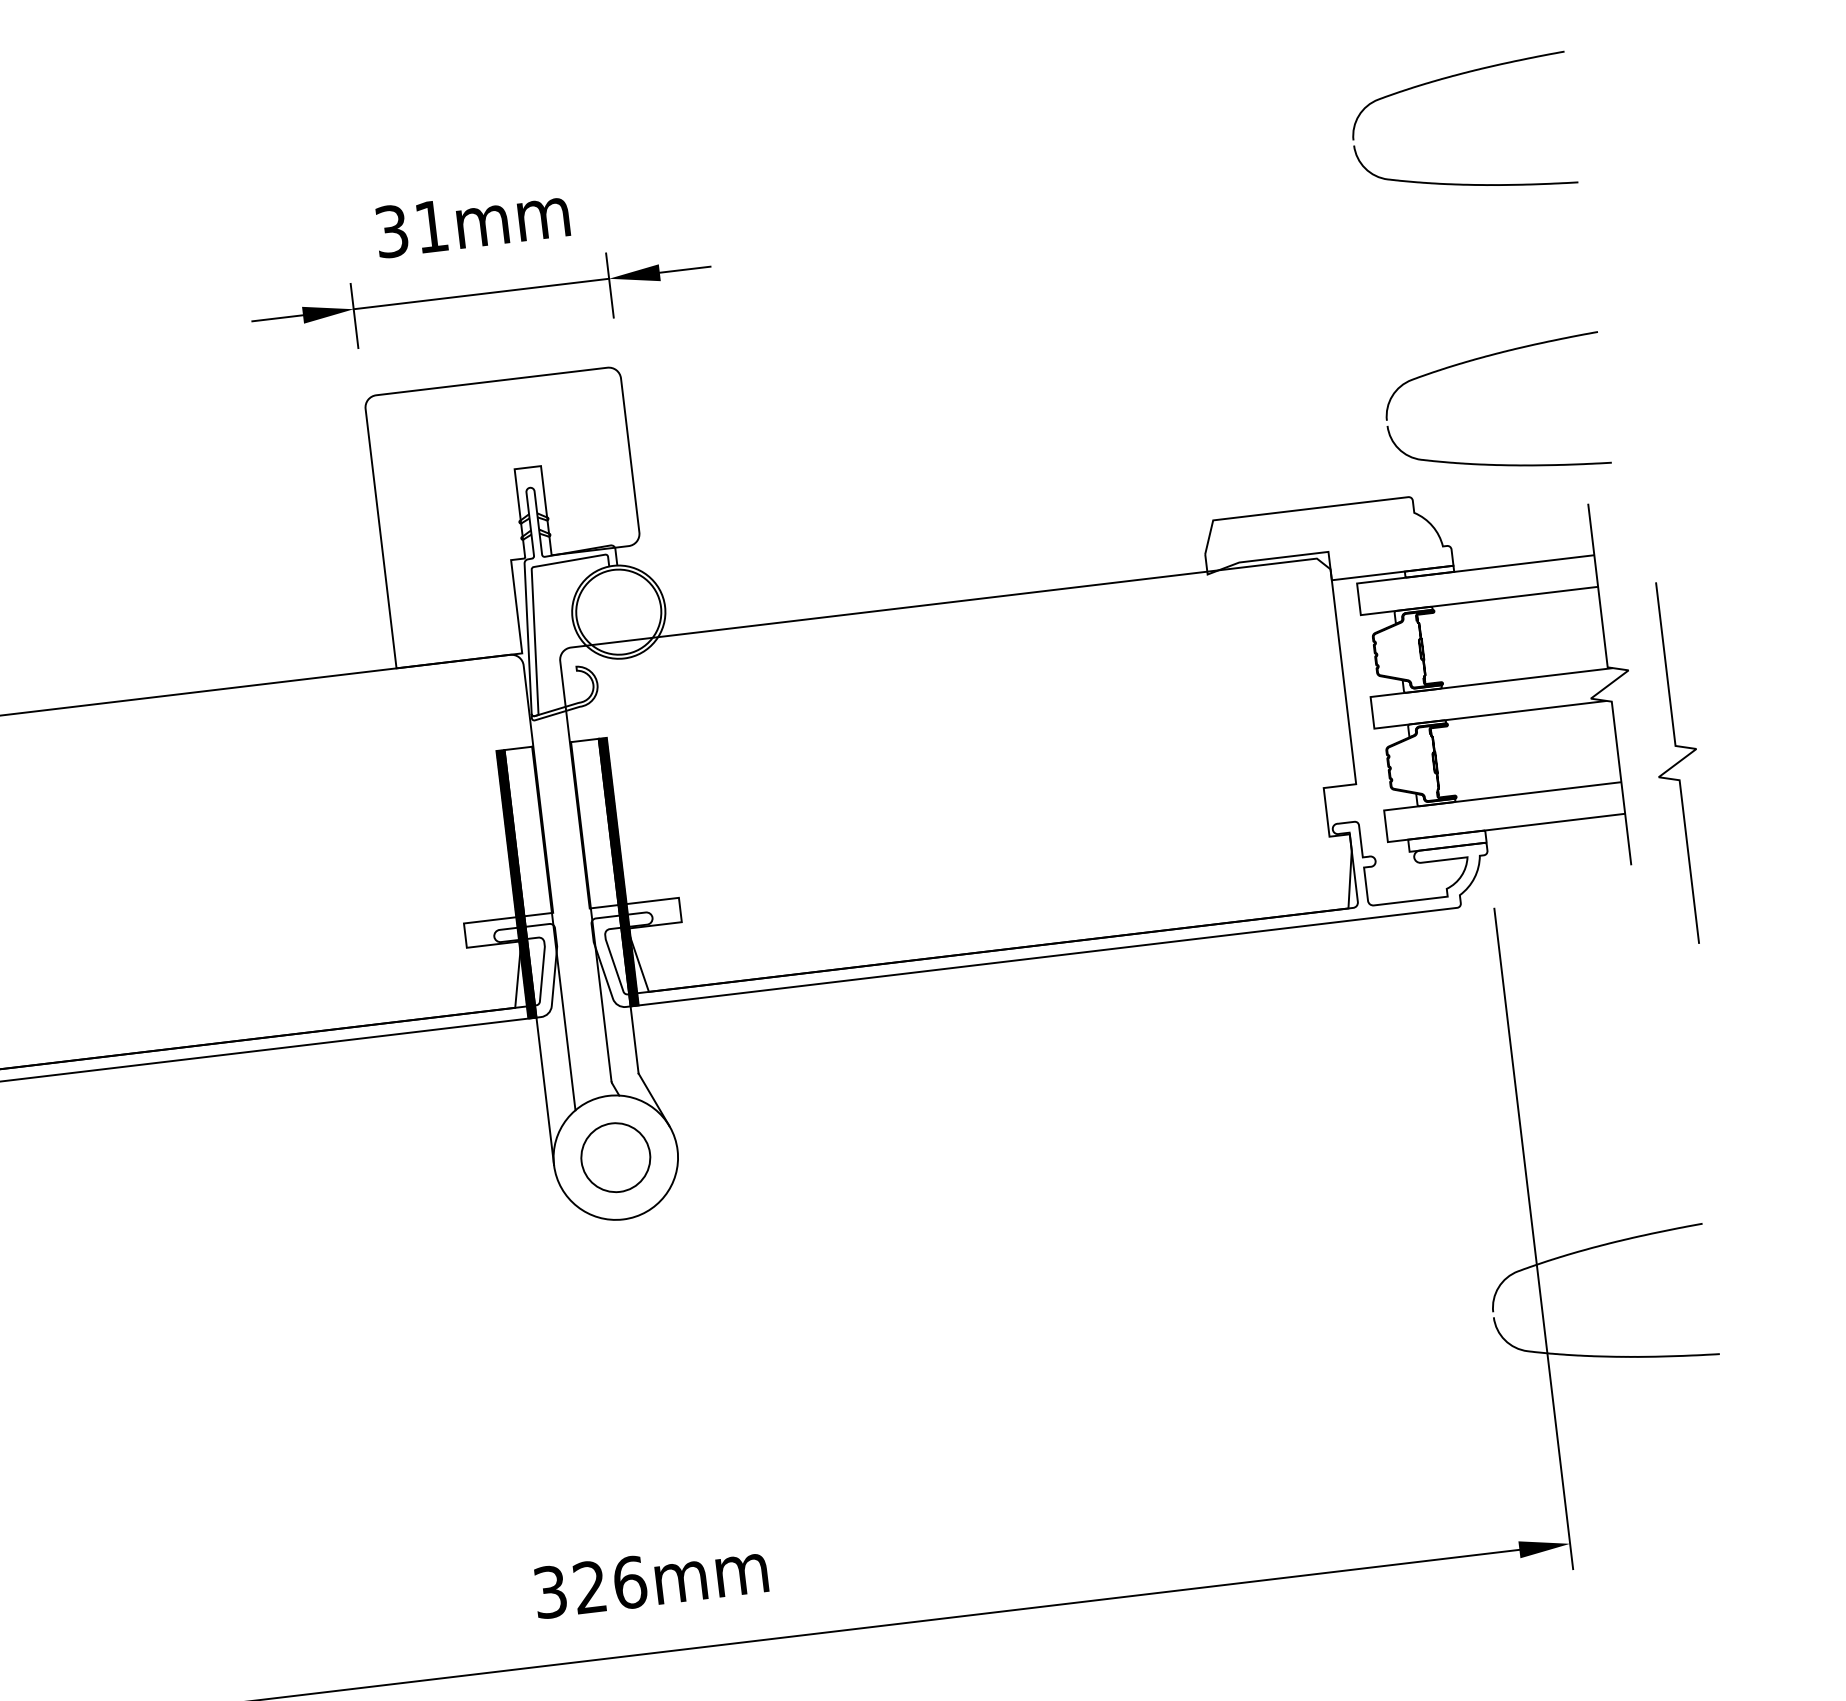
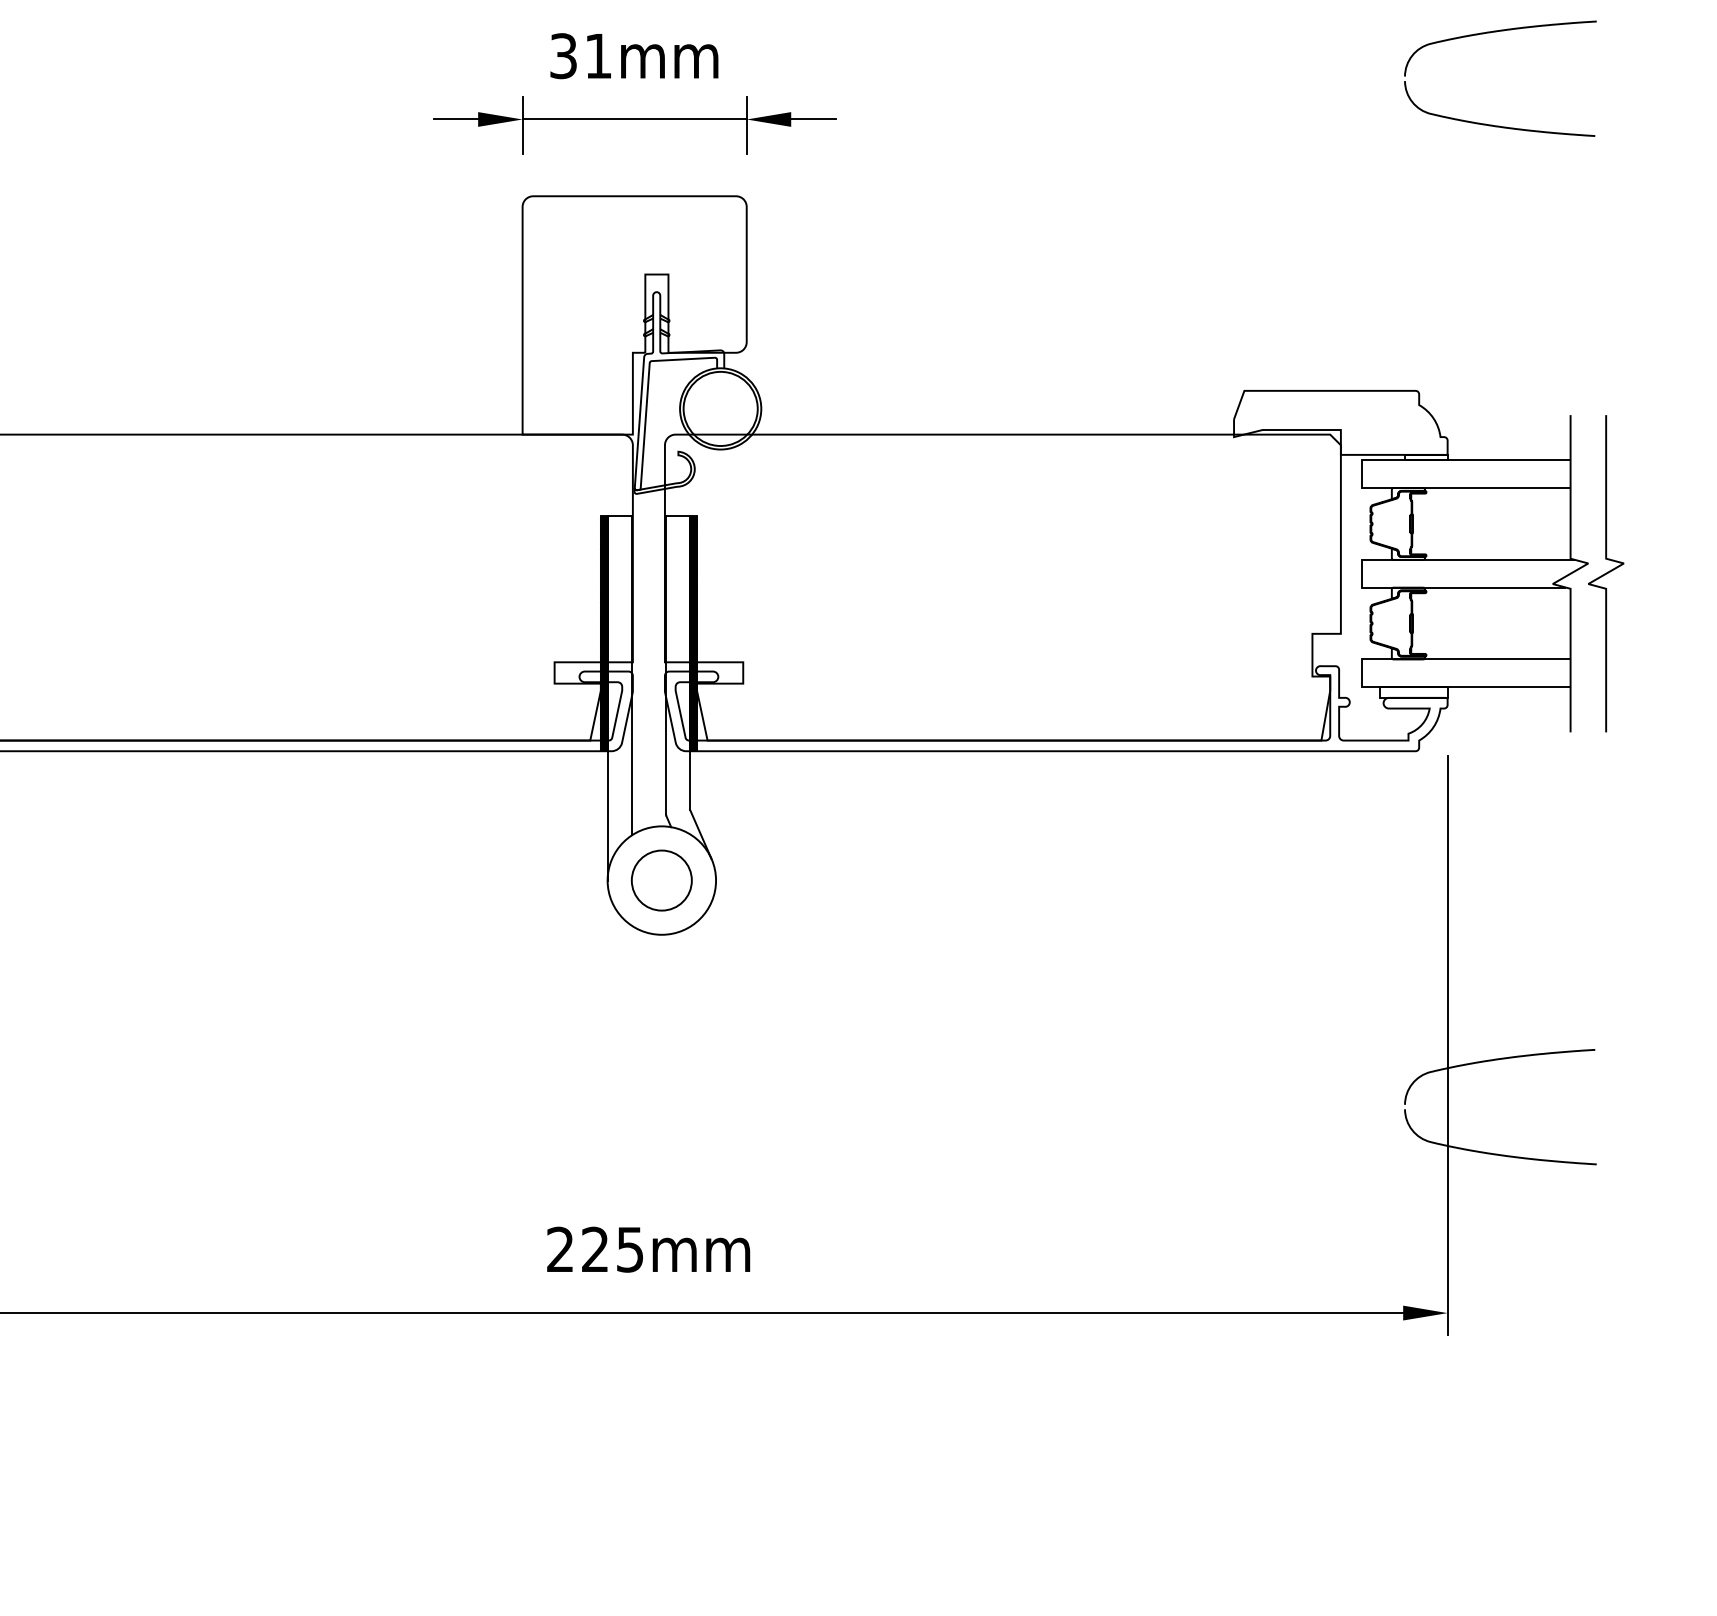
part: (1478, 360) -> (1490, 279), removed
curve: (1677, 762) -> (1606, 573), moved
text: (590, 1587) -> (595, 1249), 326mm -> 225mm

